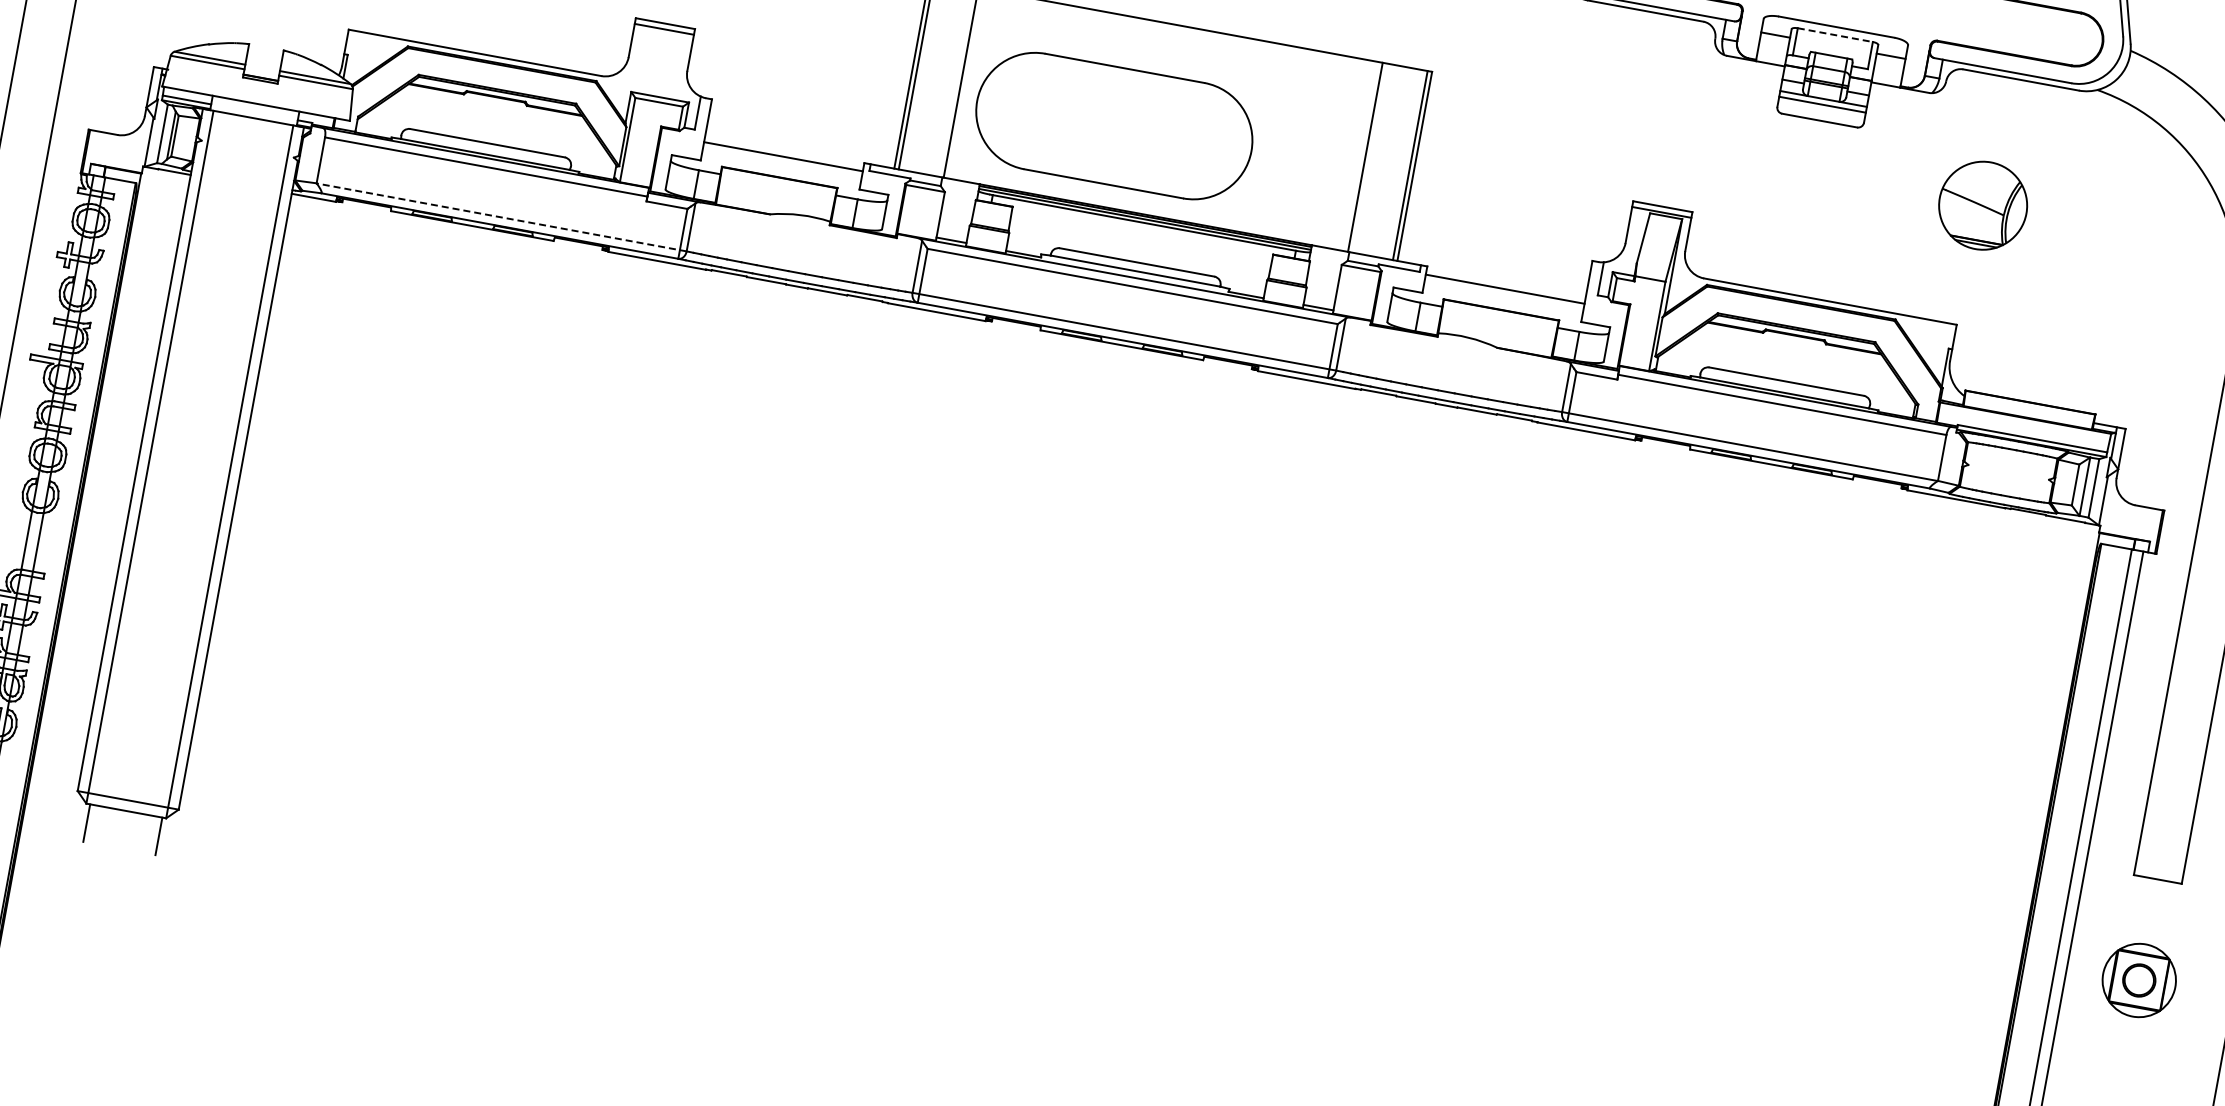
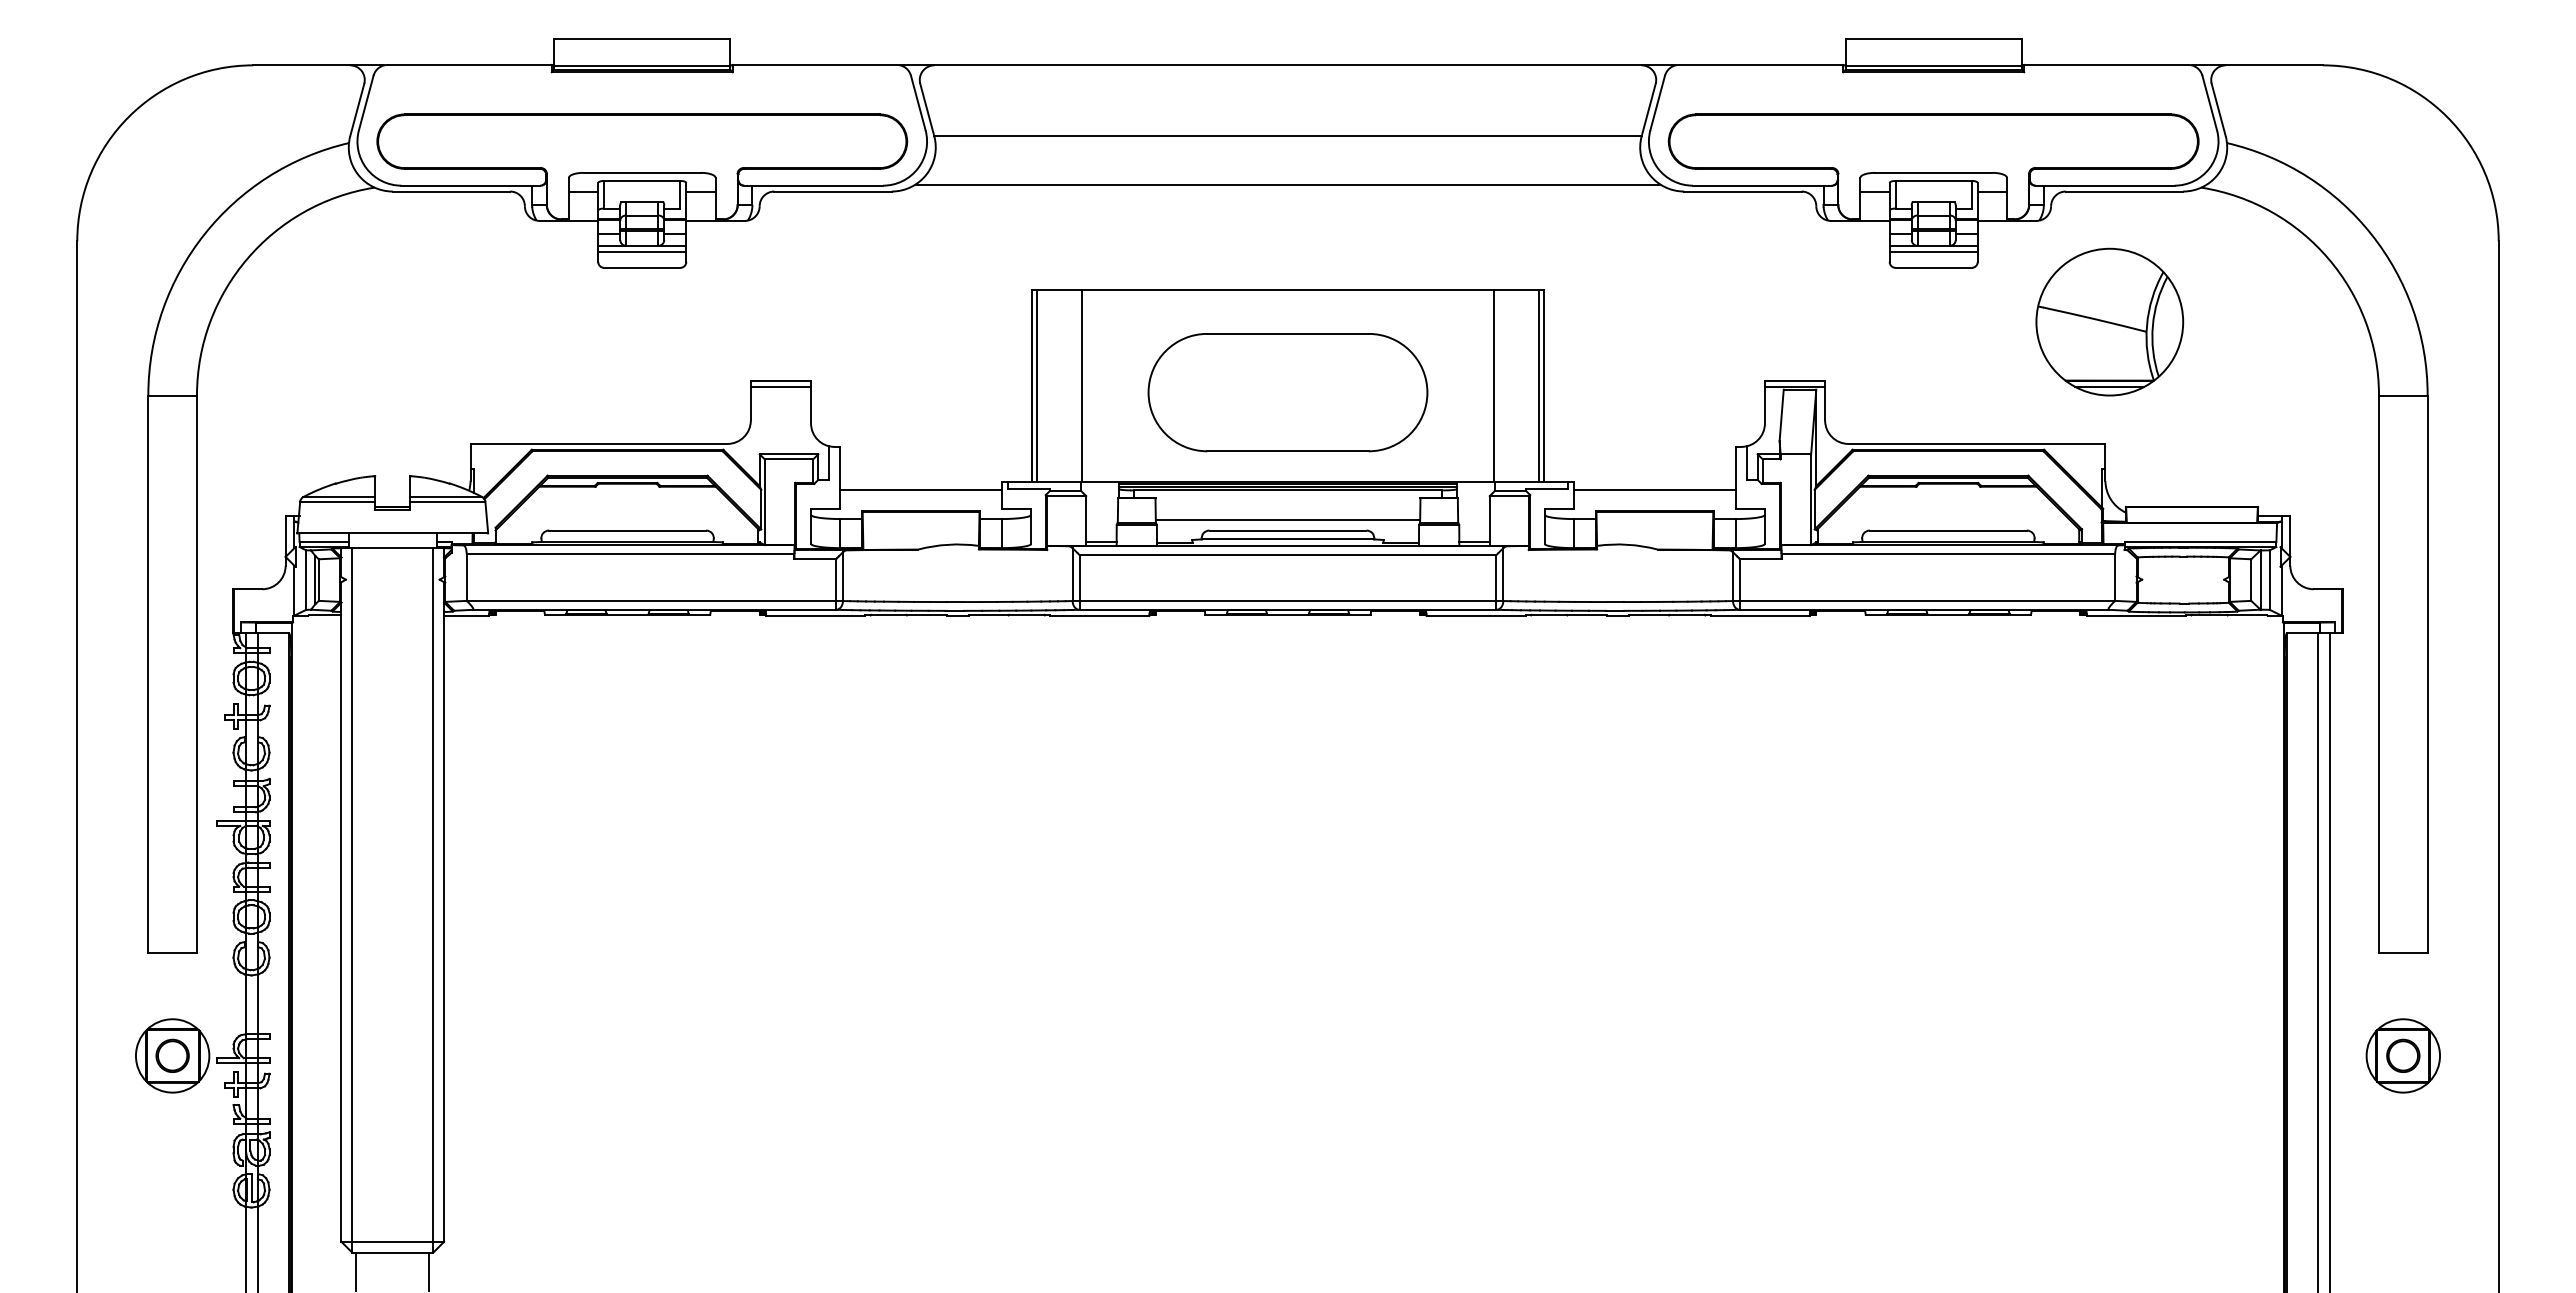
line: (1836, 34) -> (1934, 180), dashed -> solid
part: (1113, 125) -> (1287, 392), moved
part: (1982, 205) -> (2109, 321), size x1.67
line: (501, 217) -> (654, 601), dashed -> solid
line: (1138, 251) -> (1287, 519), added

